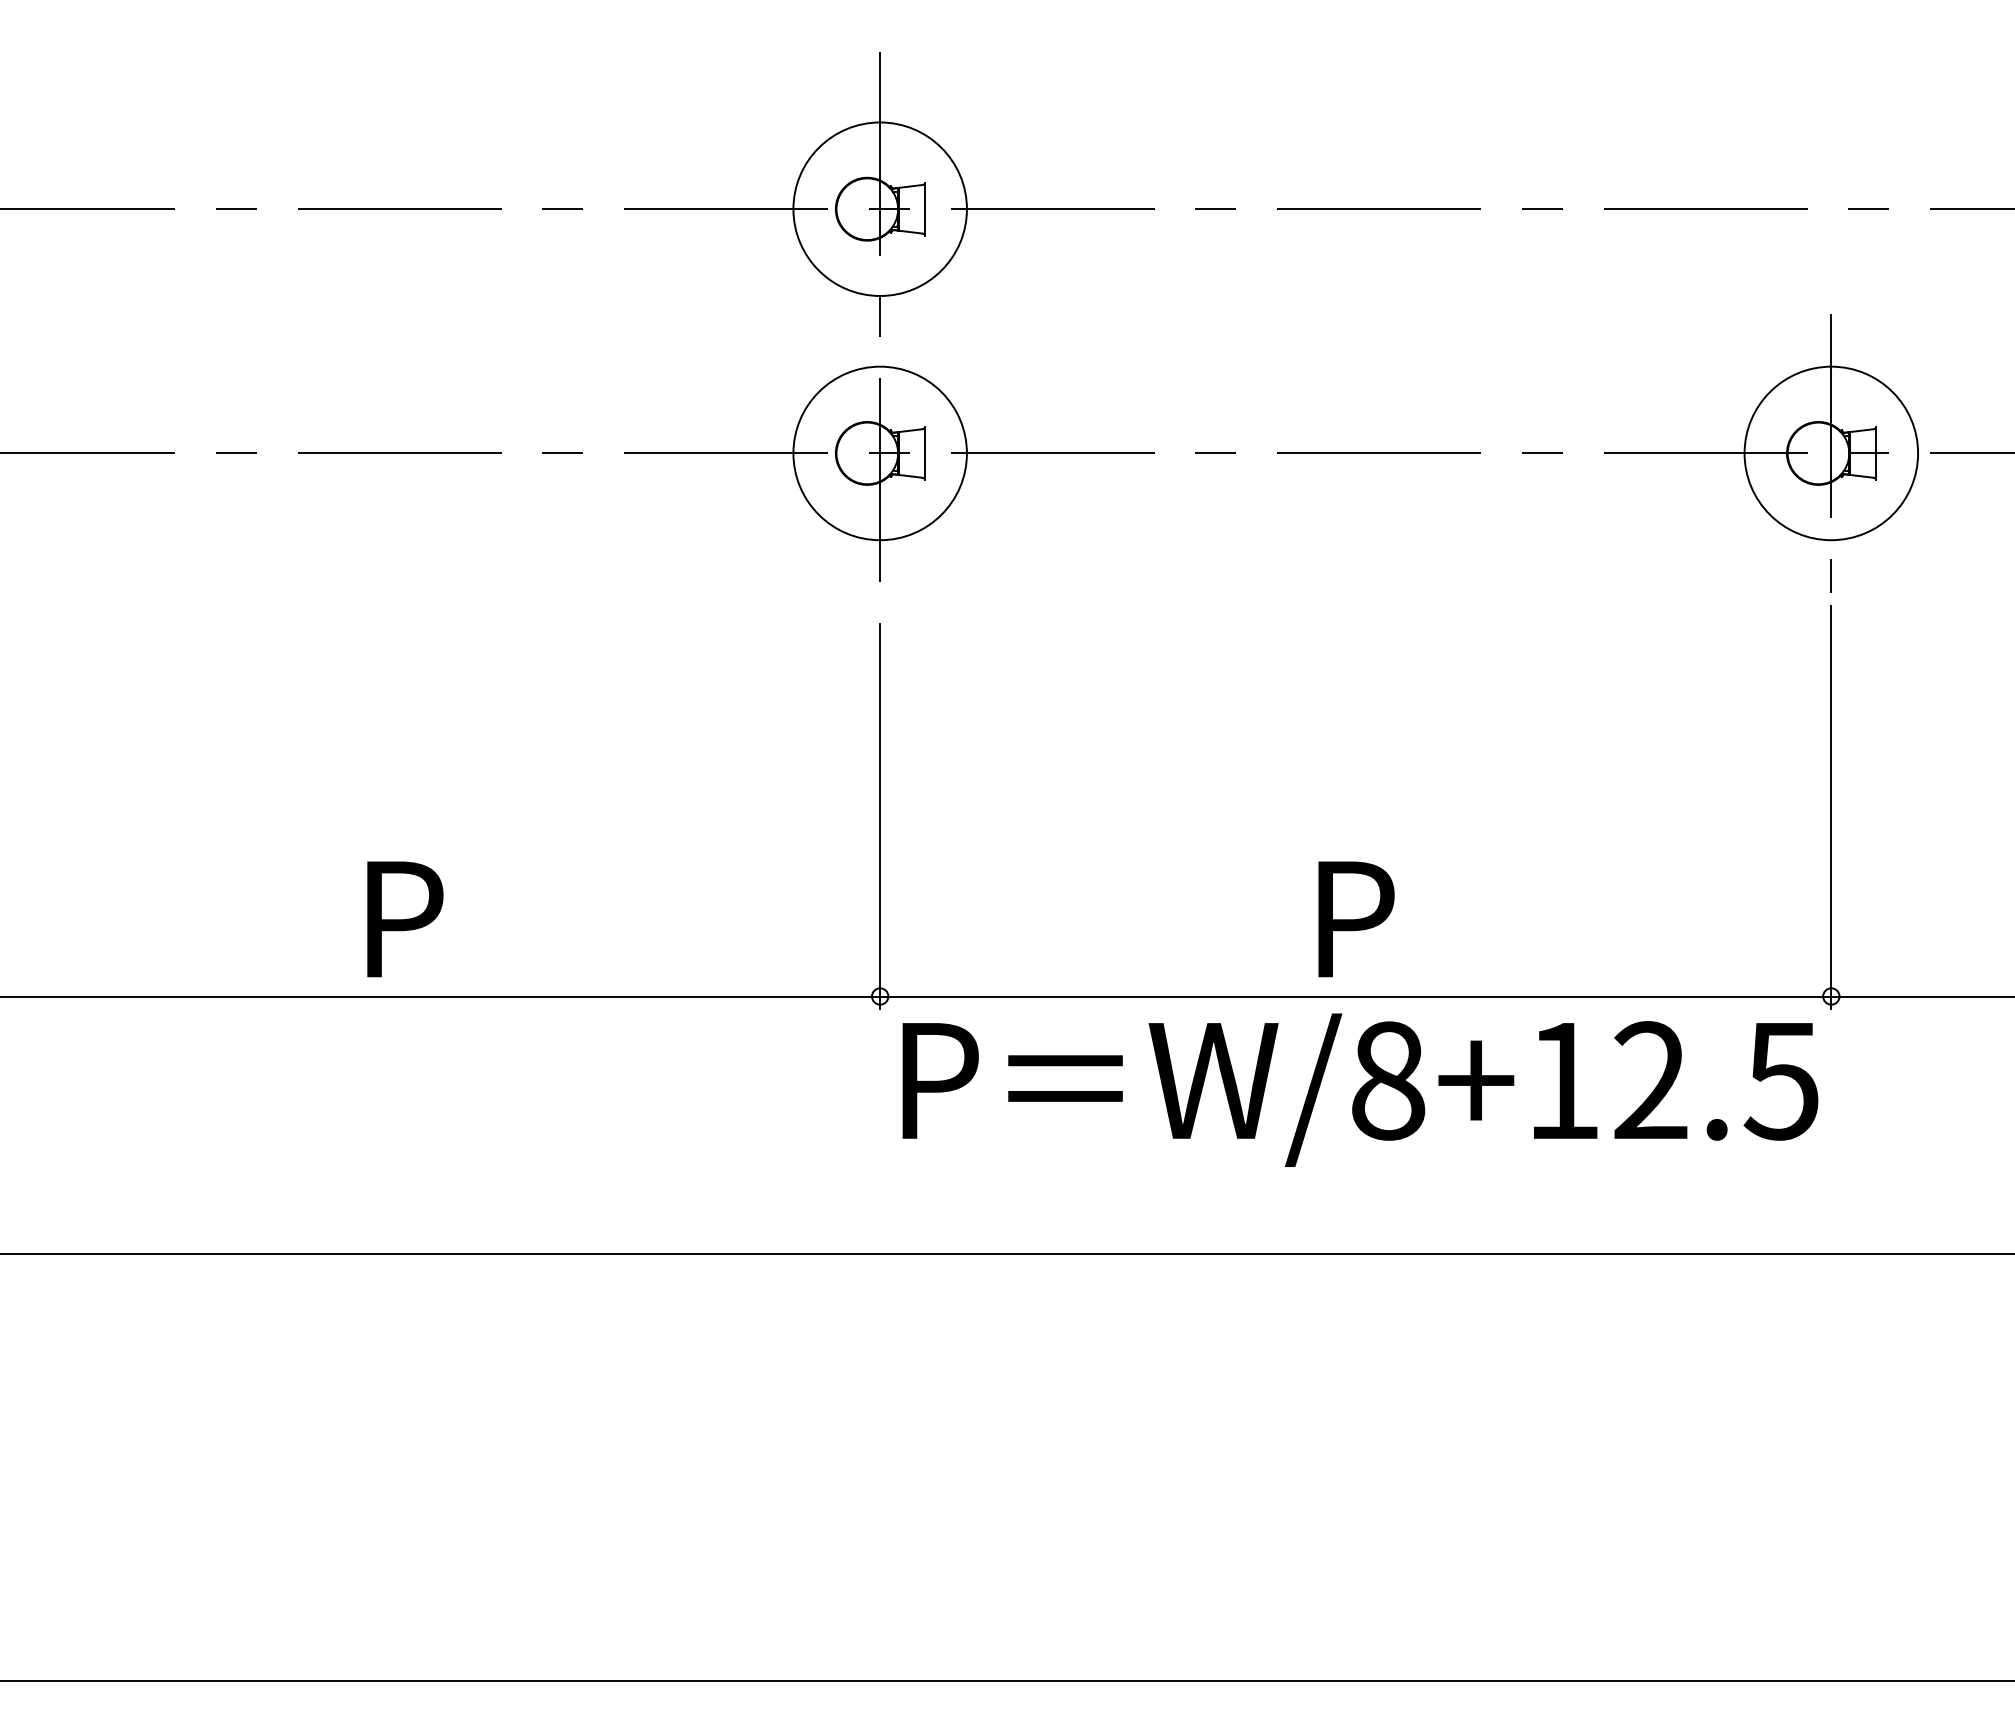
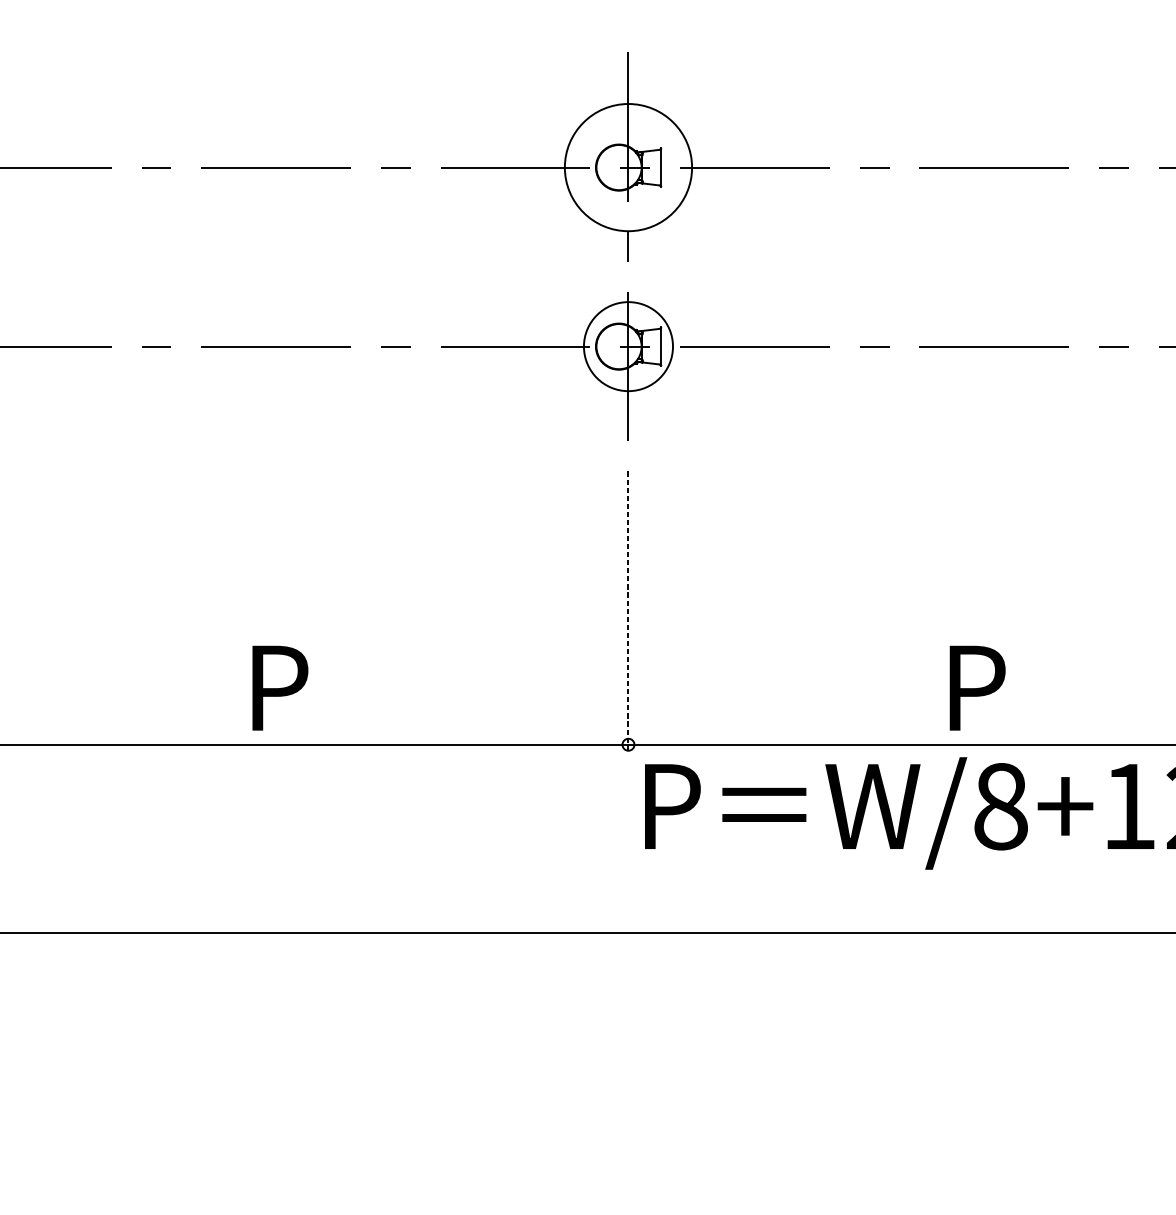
circle: (879, 453) -> (627, 346), size x0.7
line: (880, 816) -> (628, 612), solid -> dashed

